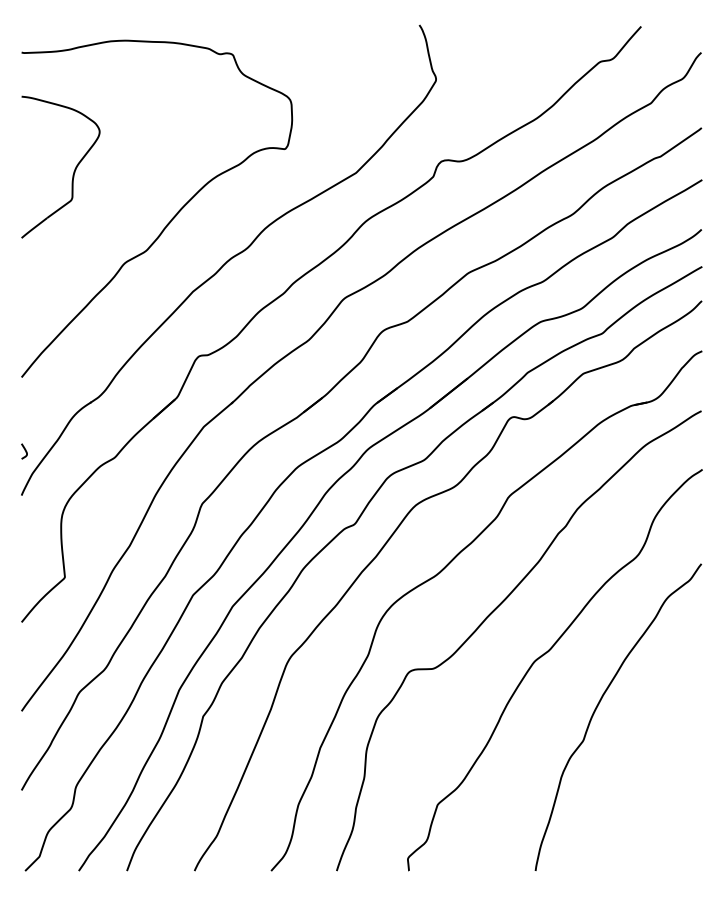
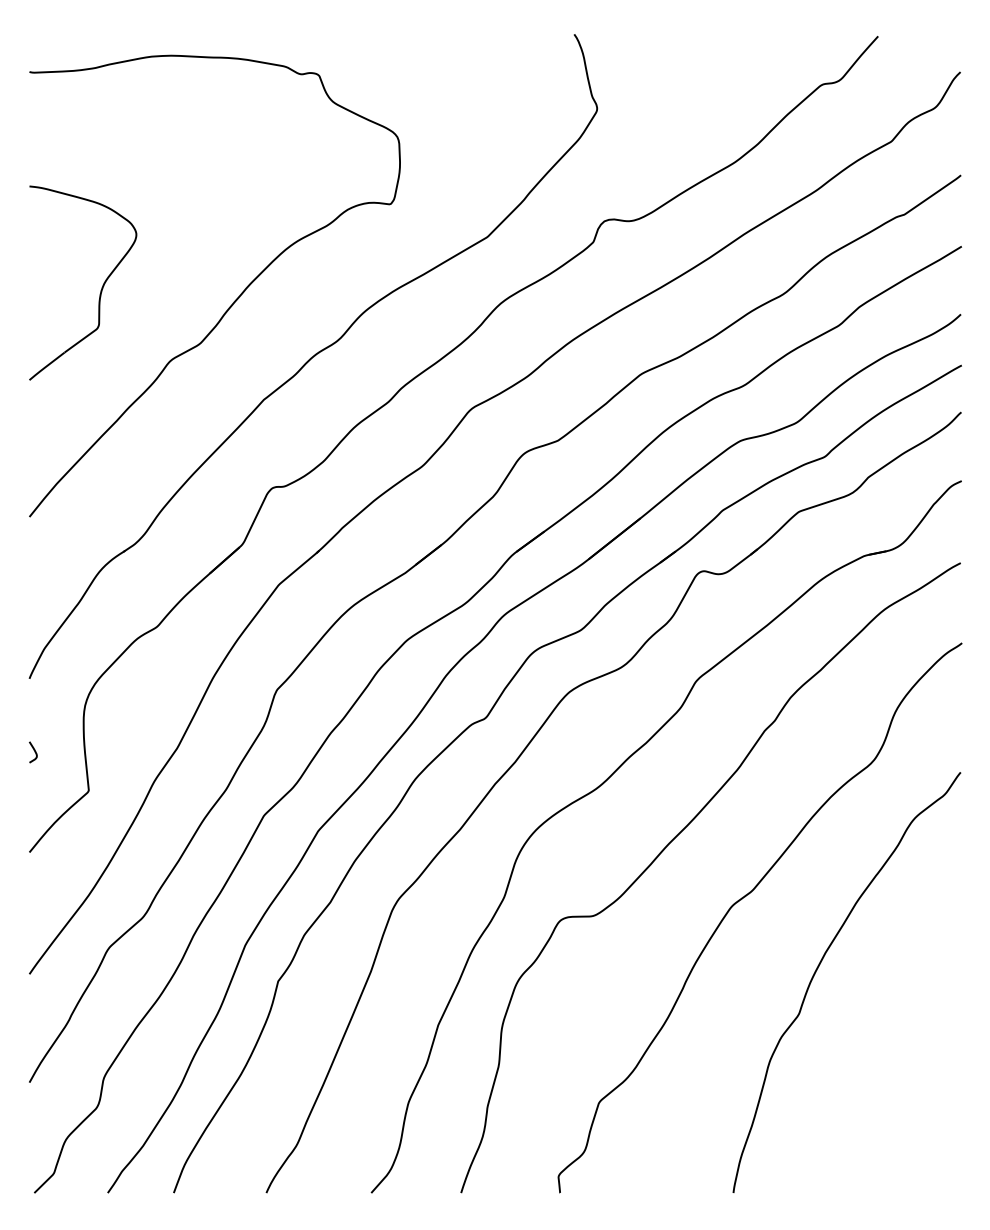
part: (74, 170) -> (101, 287), moved
curve: (25, 451) -> (34, 752), moved

